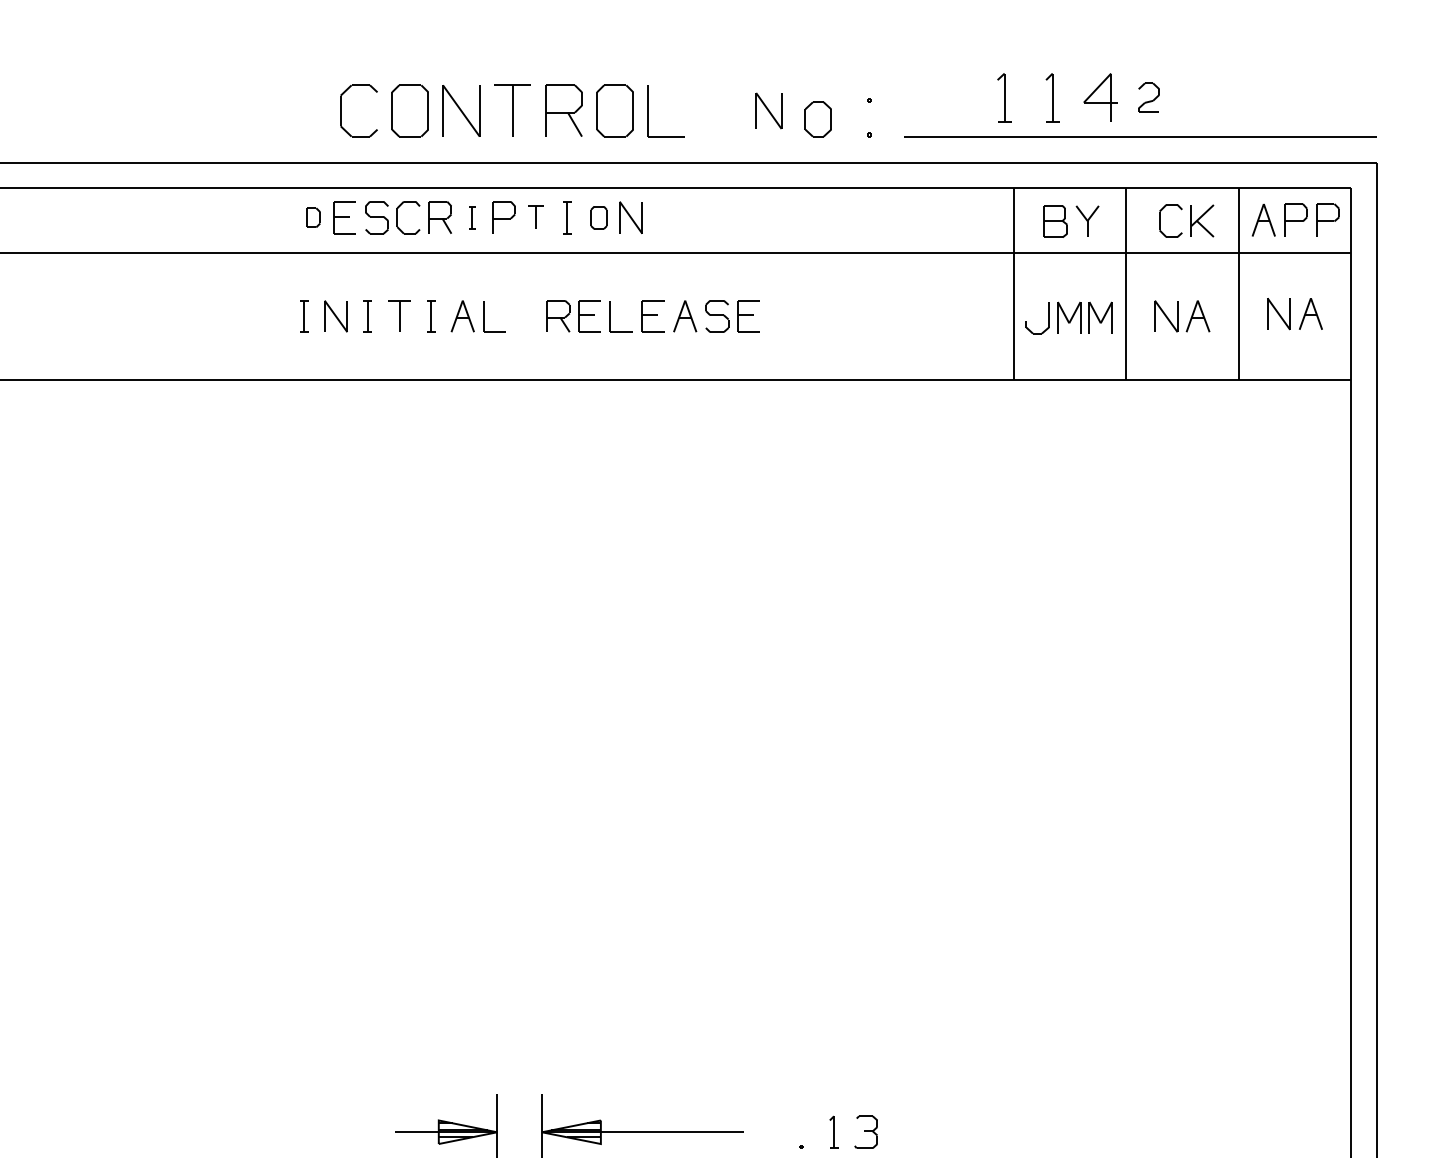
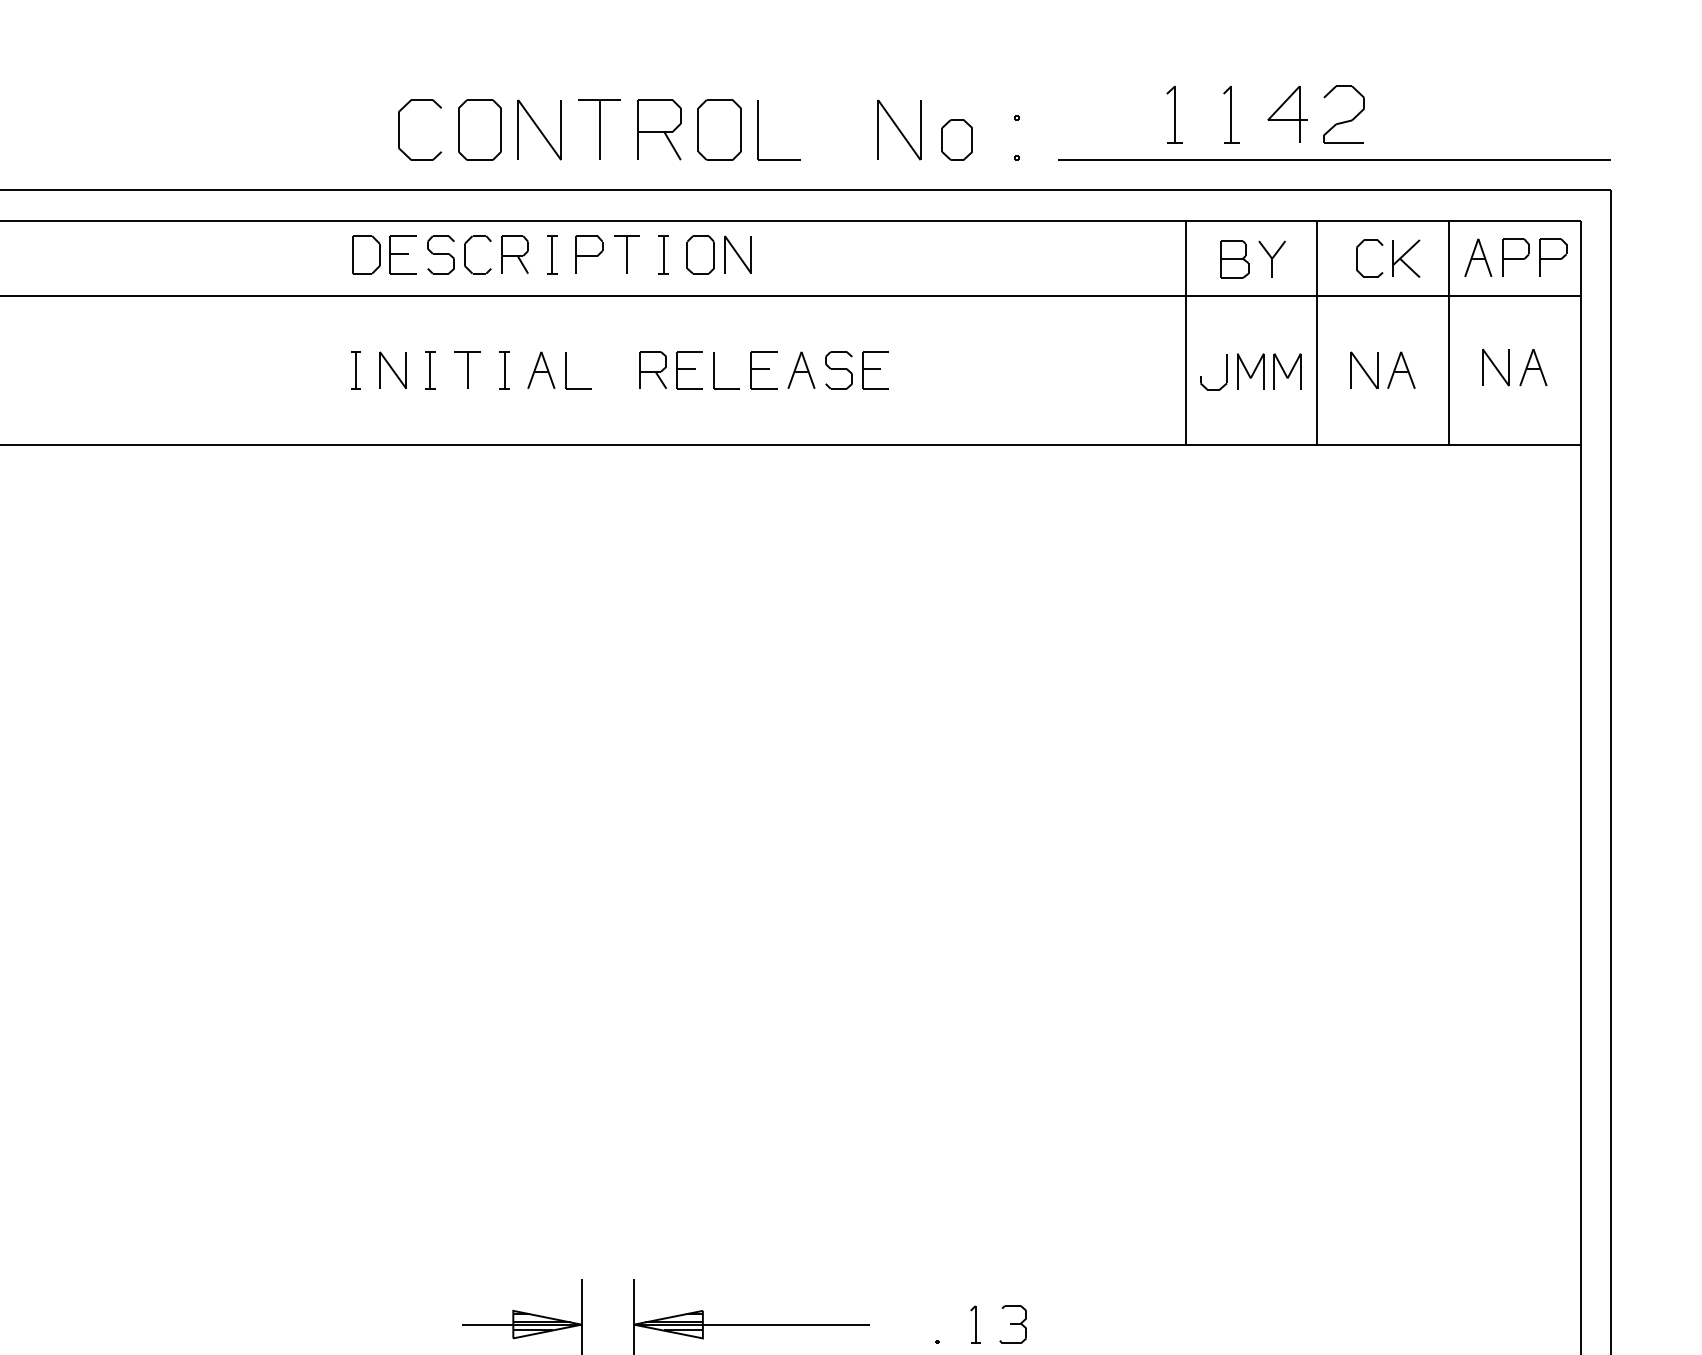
part: (1148, 97) -> (1343, 114), size x1.67
part: (768, 110) -> (898, 129), size x1.43
part: (313, 217) -> (366, 254), size x1.67
part: (472, 217) -> (552, 254), size x1.43
part: (535, 217) -> (626, 254), size x1.43
part: (598, 217) -> (700, 254), size x1.43

